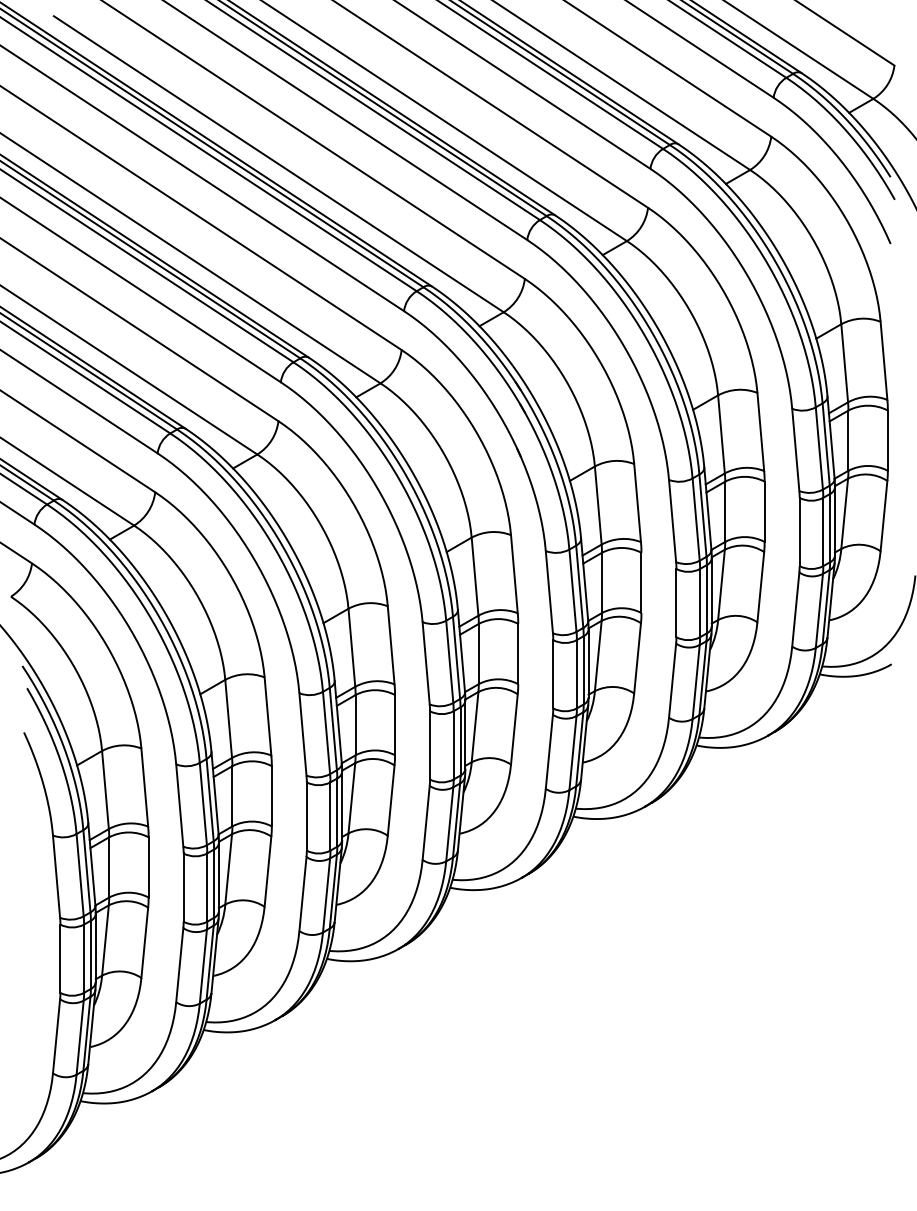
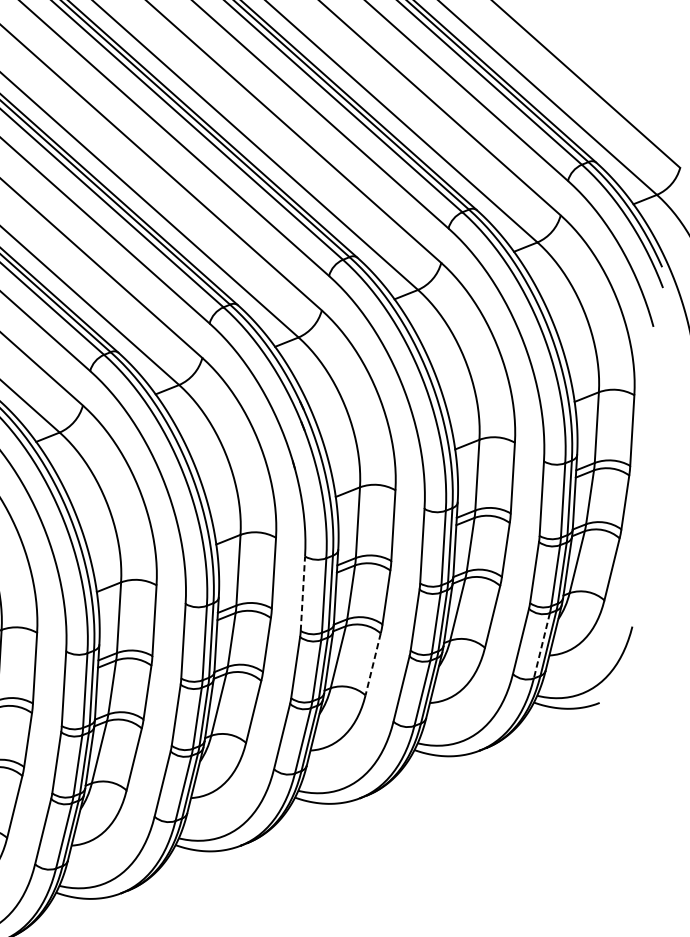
line: (549, 591) -> (303, 593), solid -> dashed
line: (819, 611) -> (541, 646), solid -> dashed
line: (637, 658) -> (373, 664), solid -> dashed

